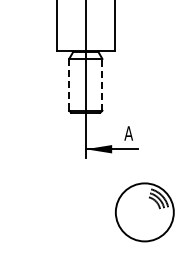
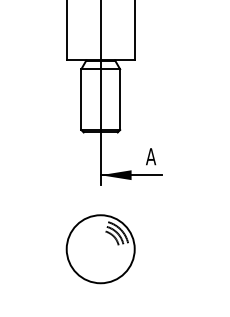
line: (69, 84) -> (81, 99), dashed -> solid
line: (102, 84) -> (120, 99), dashed -> solid
part: (144, 212) -> (100, 249), moved

